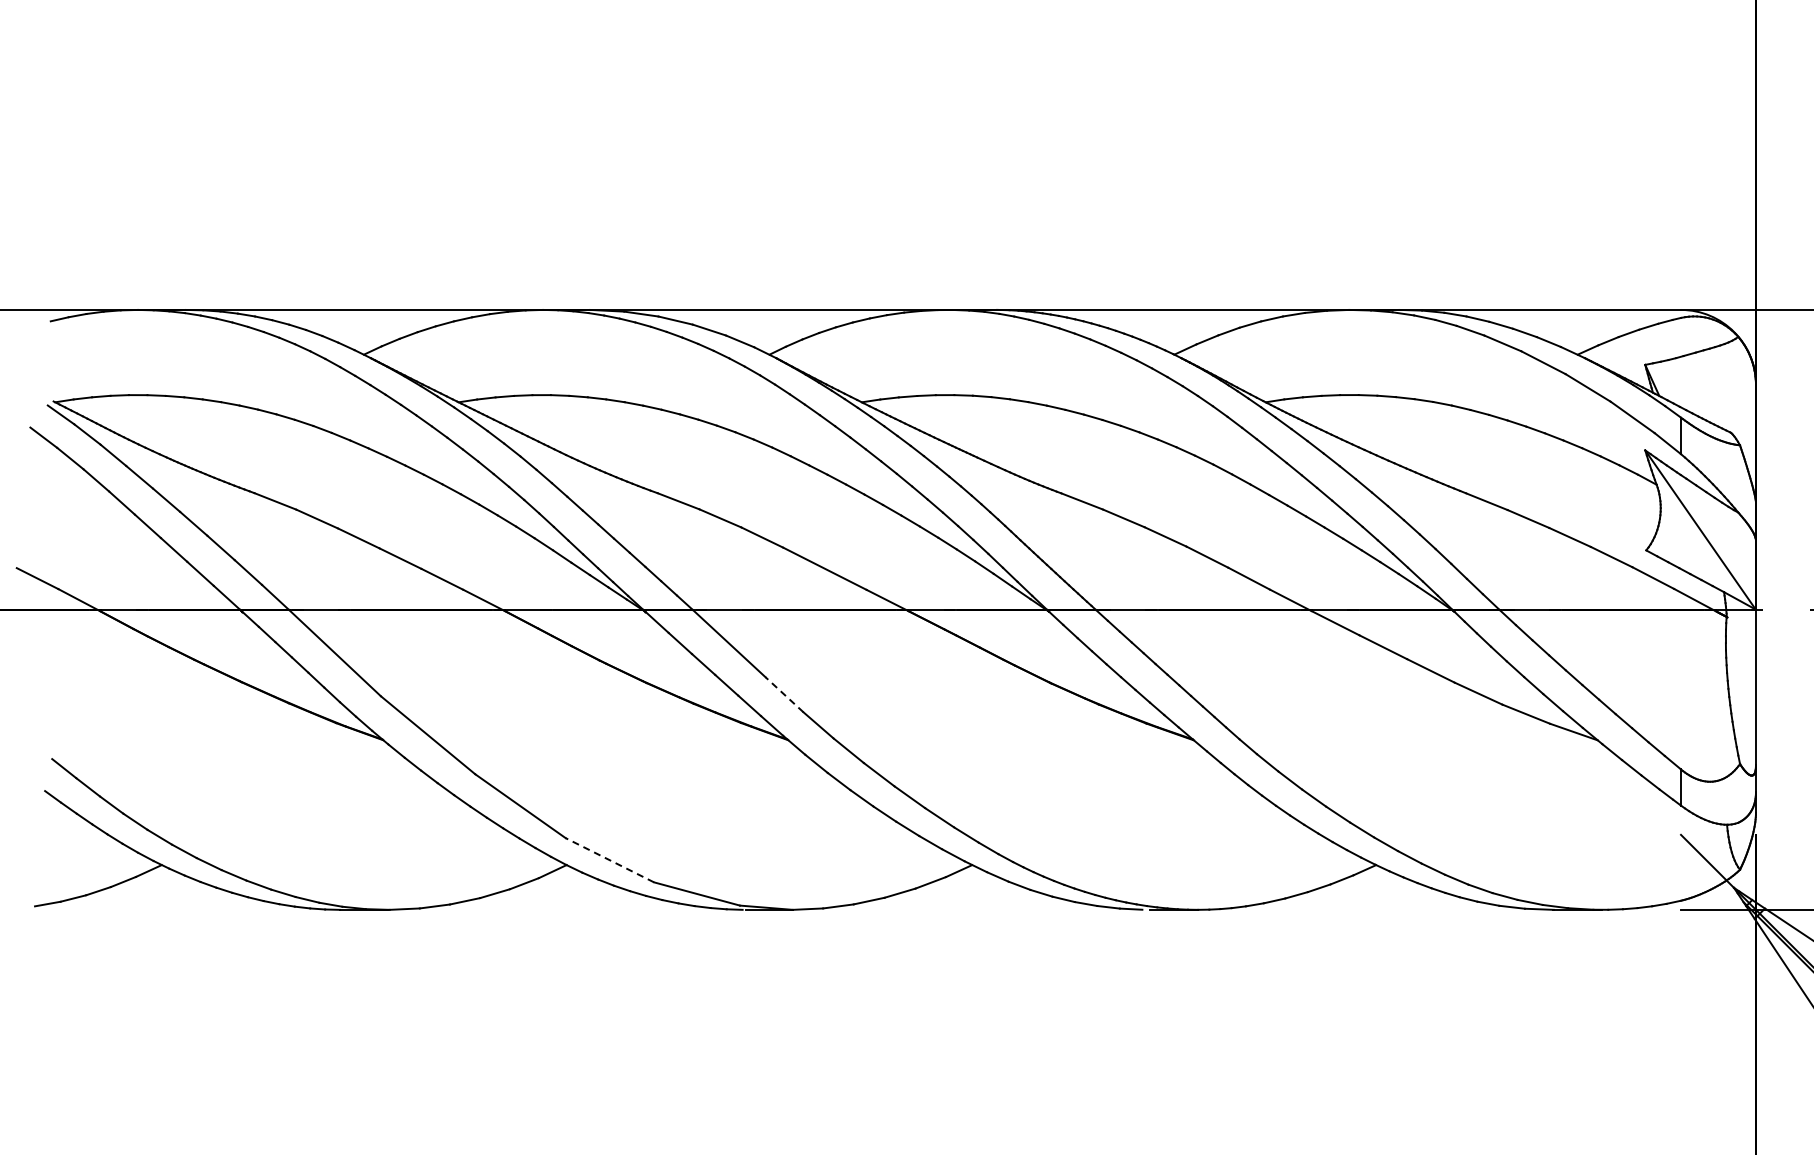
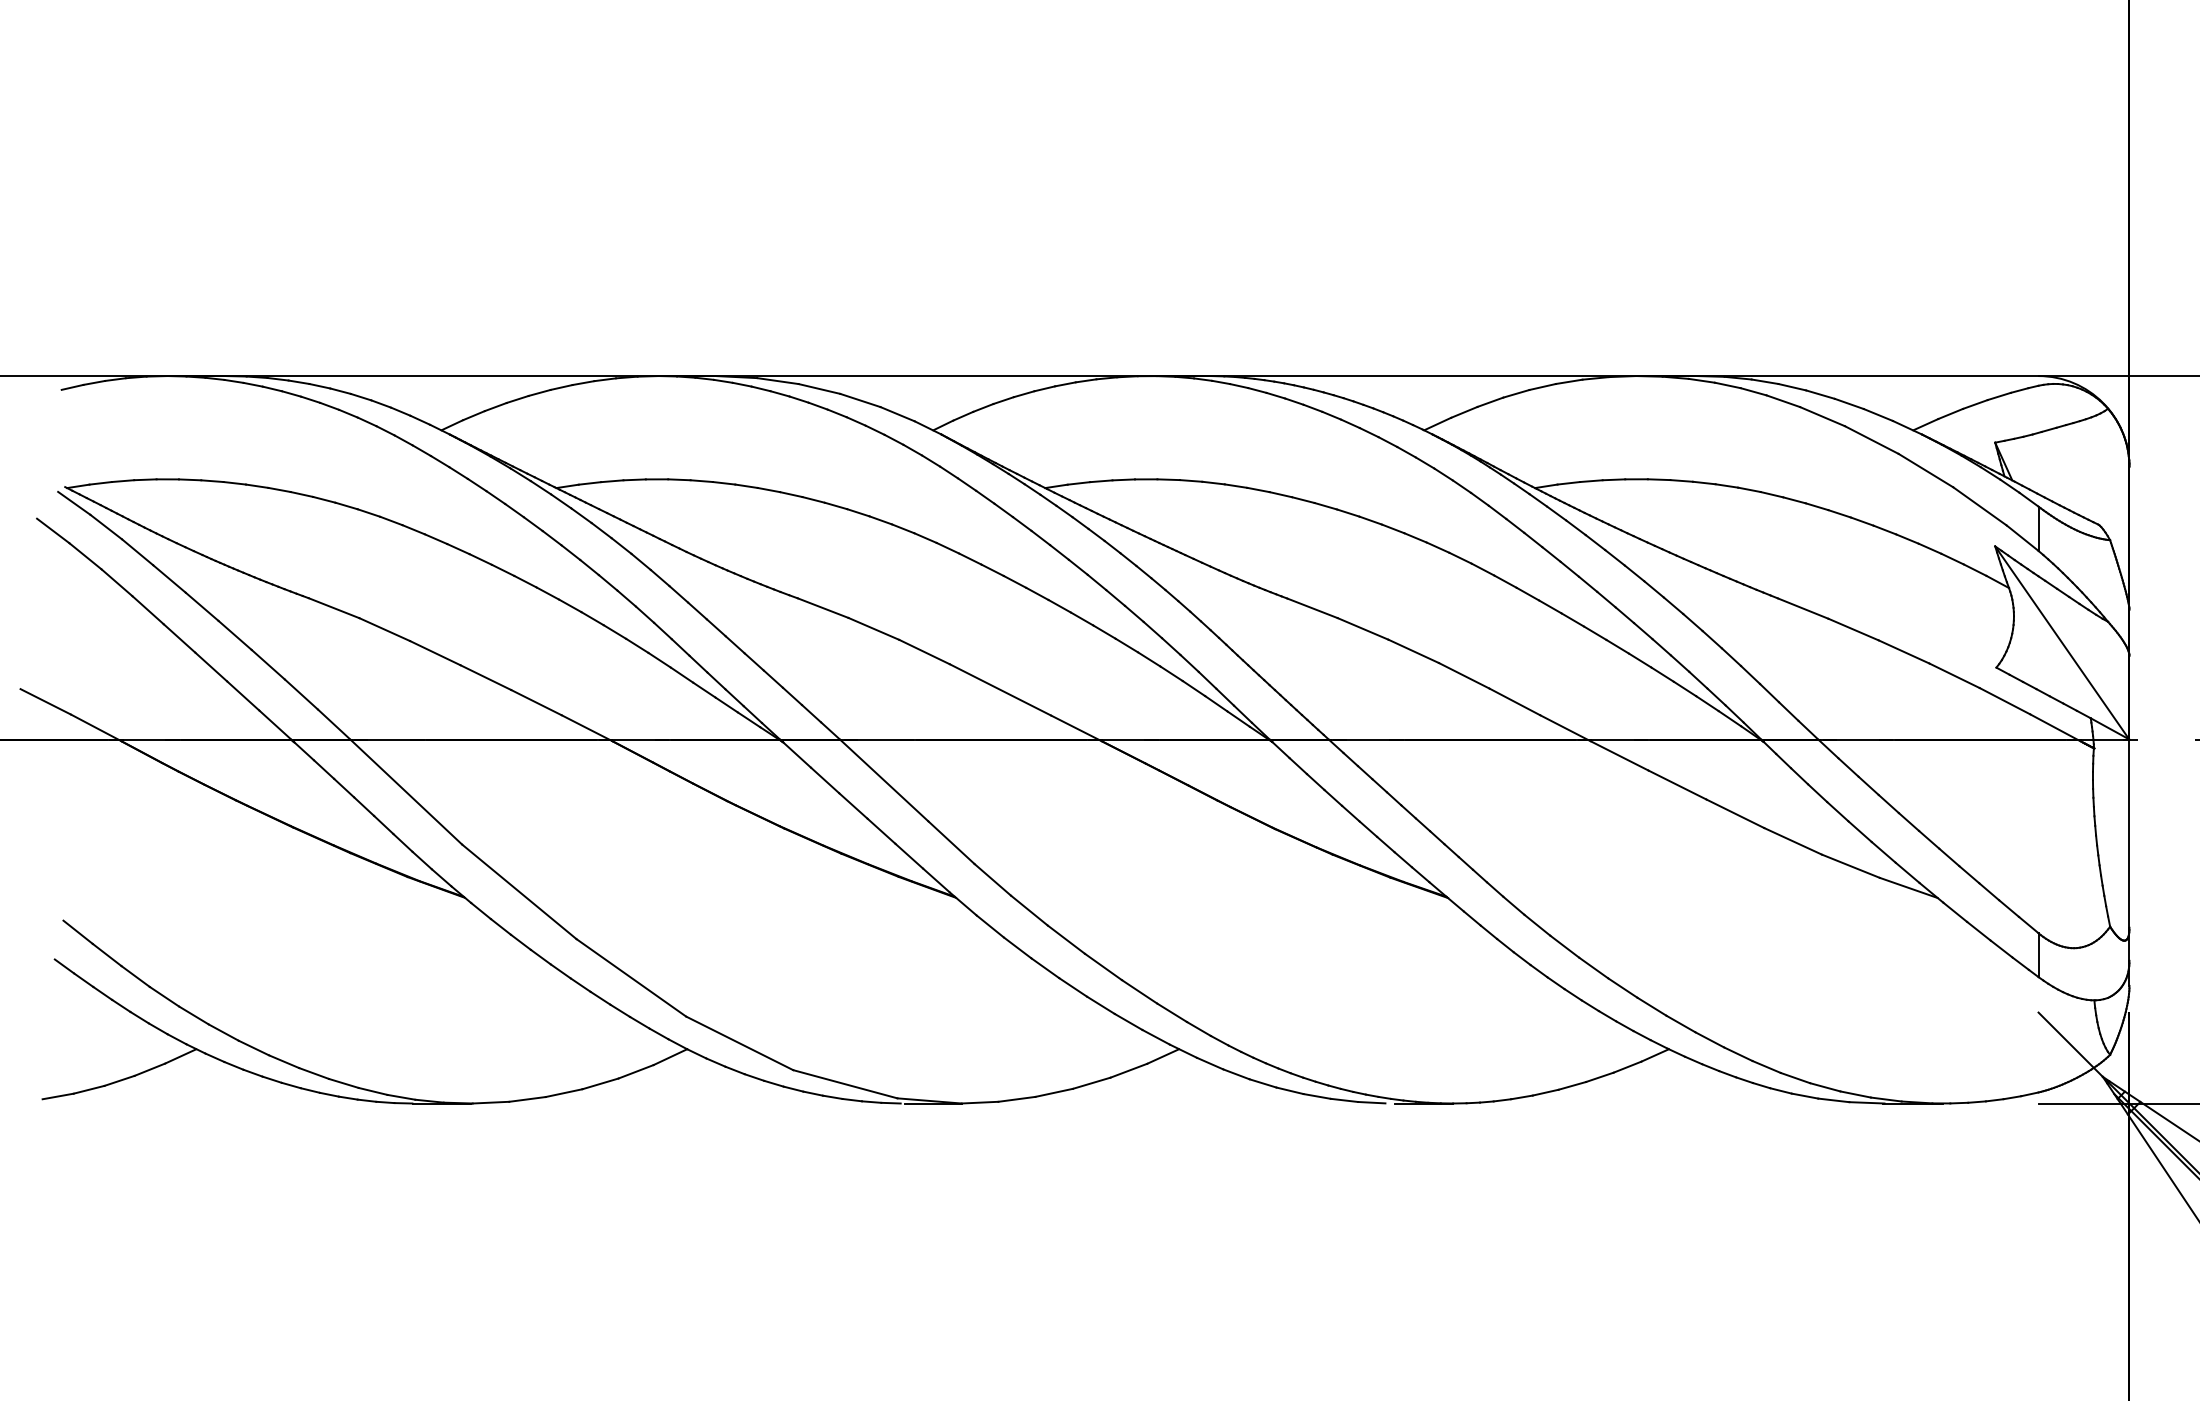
line: (784, 694) -> (951, 842), dashed -> solid
line: (609, 860) -> (739, 1043), dashed -> solid

